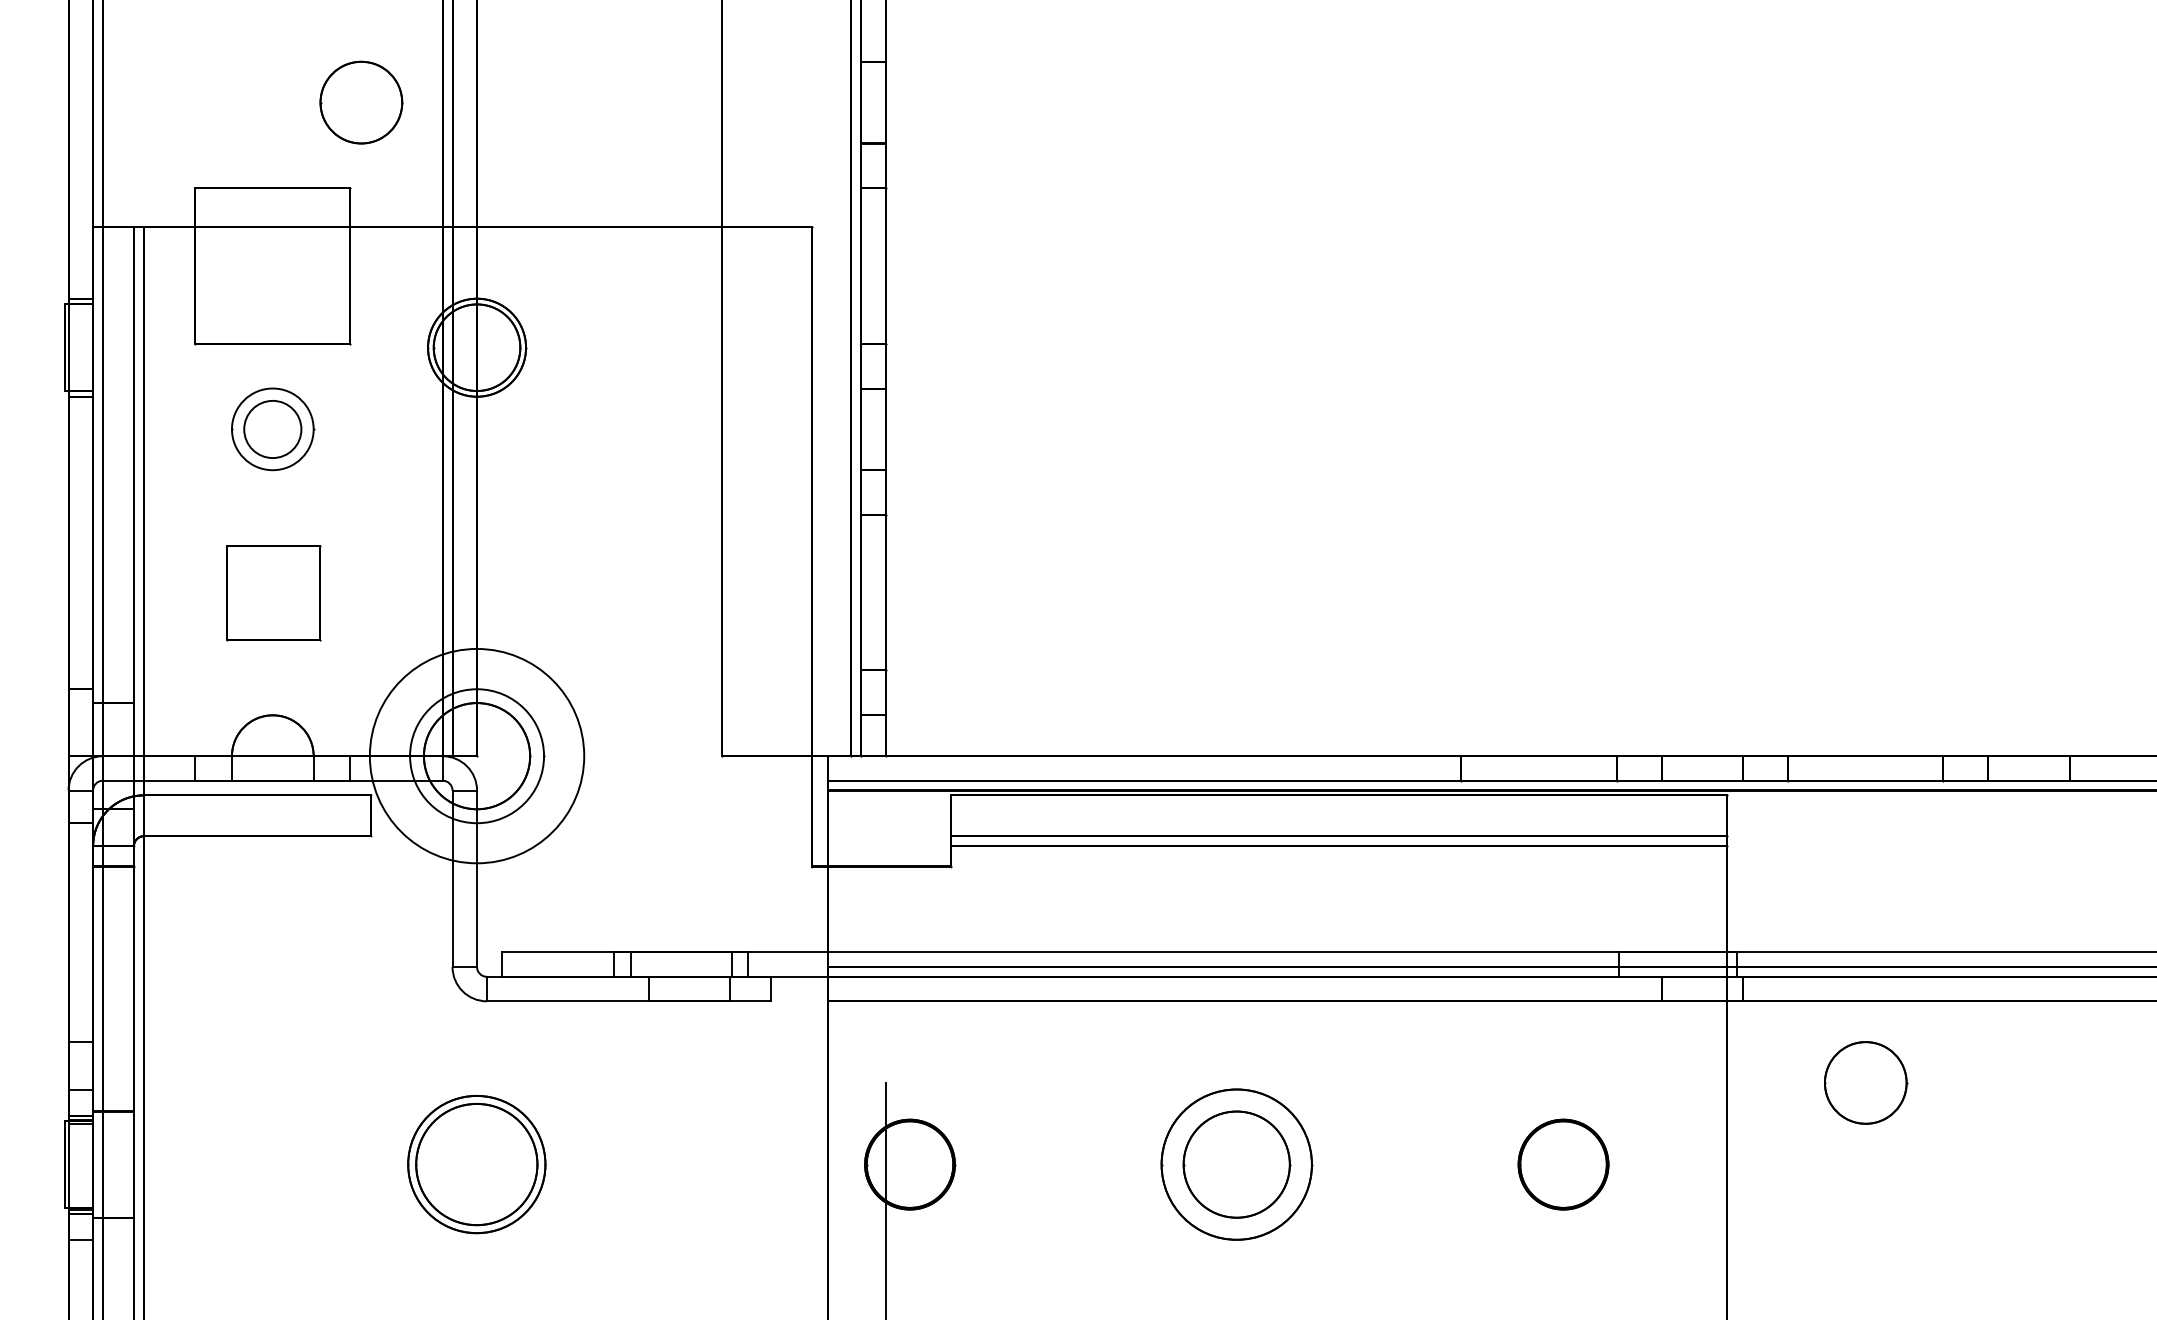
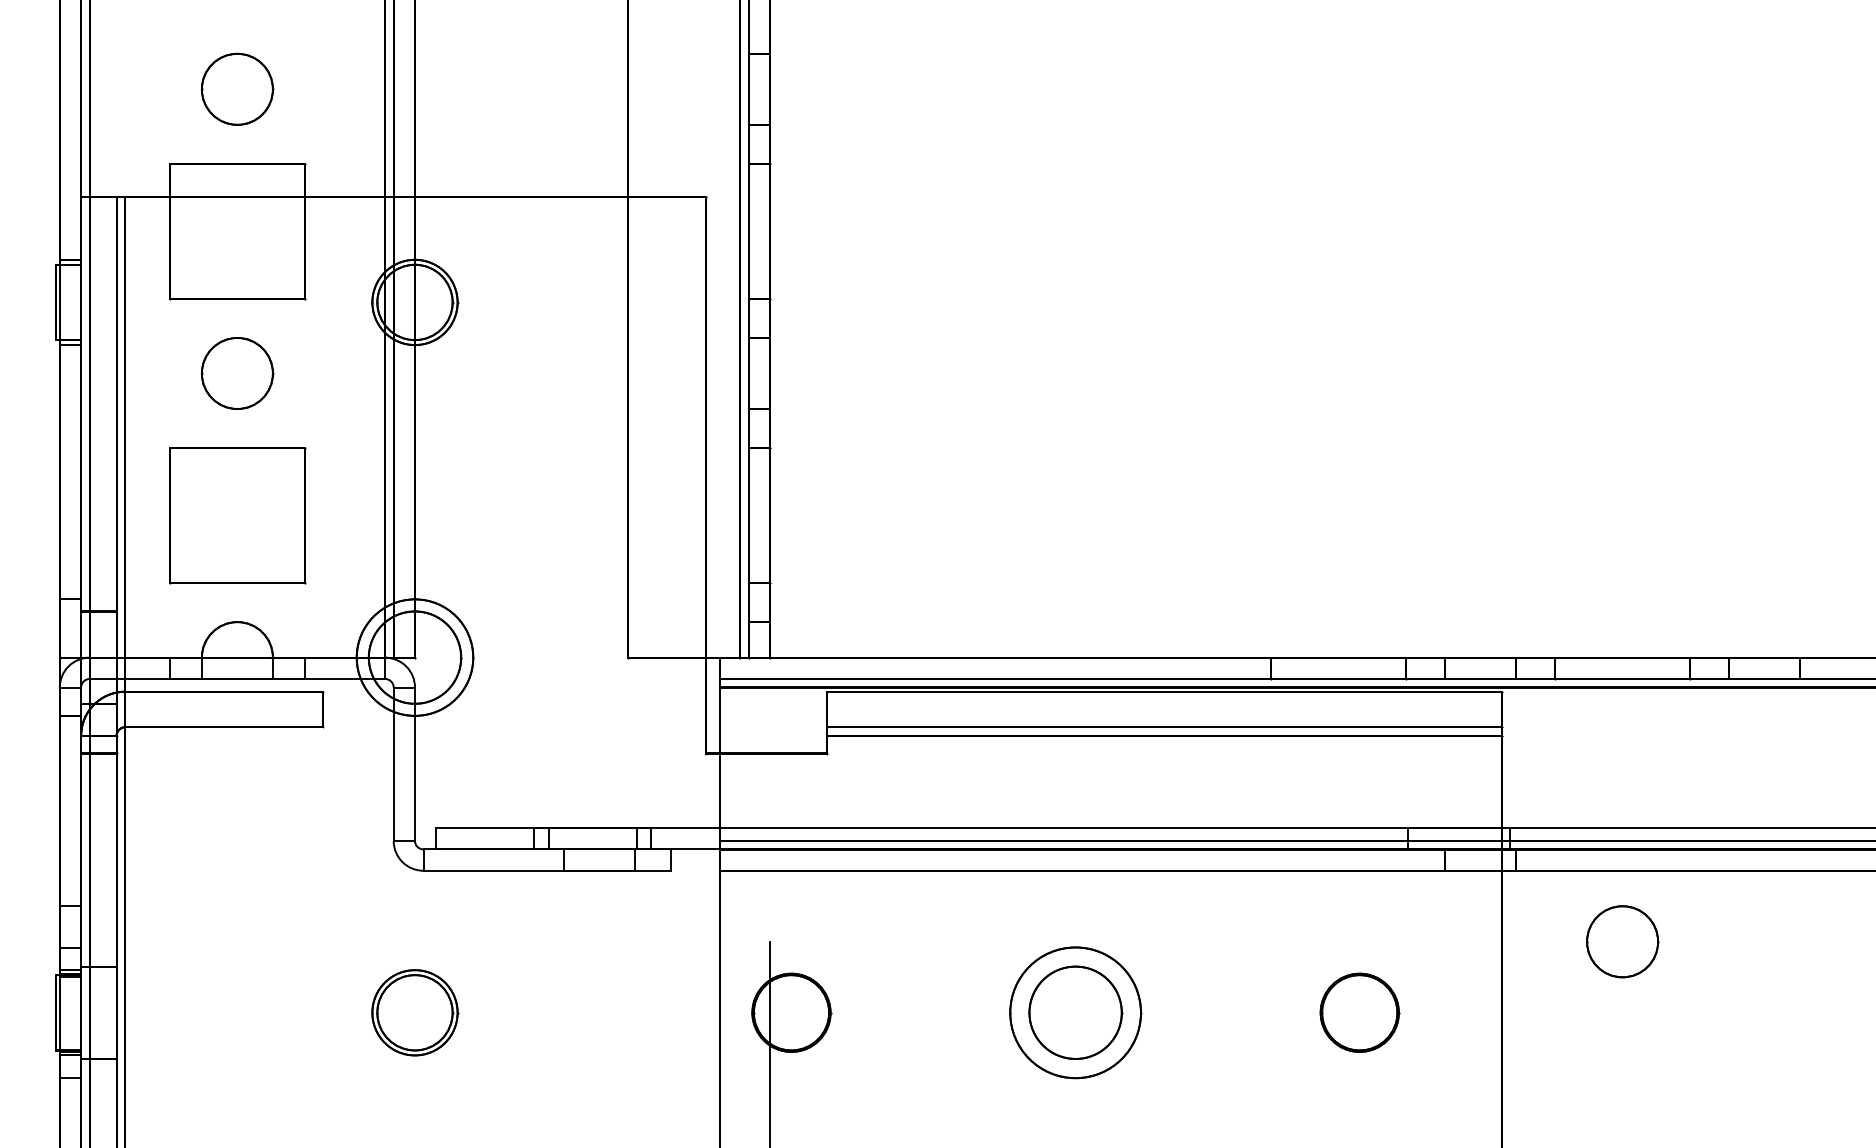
circle: (361, 101) -> (237, 88), moved
circle: (271, 429) -> (236, 373), size x1.43
part: (272, 592) -> (237, 515), size x1.67
circle: (476, 756) -> (414, 657), size x0.62
part: (477, 1164) -> (415, 1012), size x0.71

